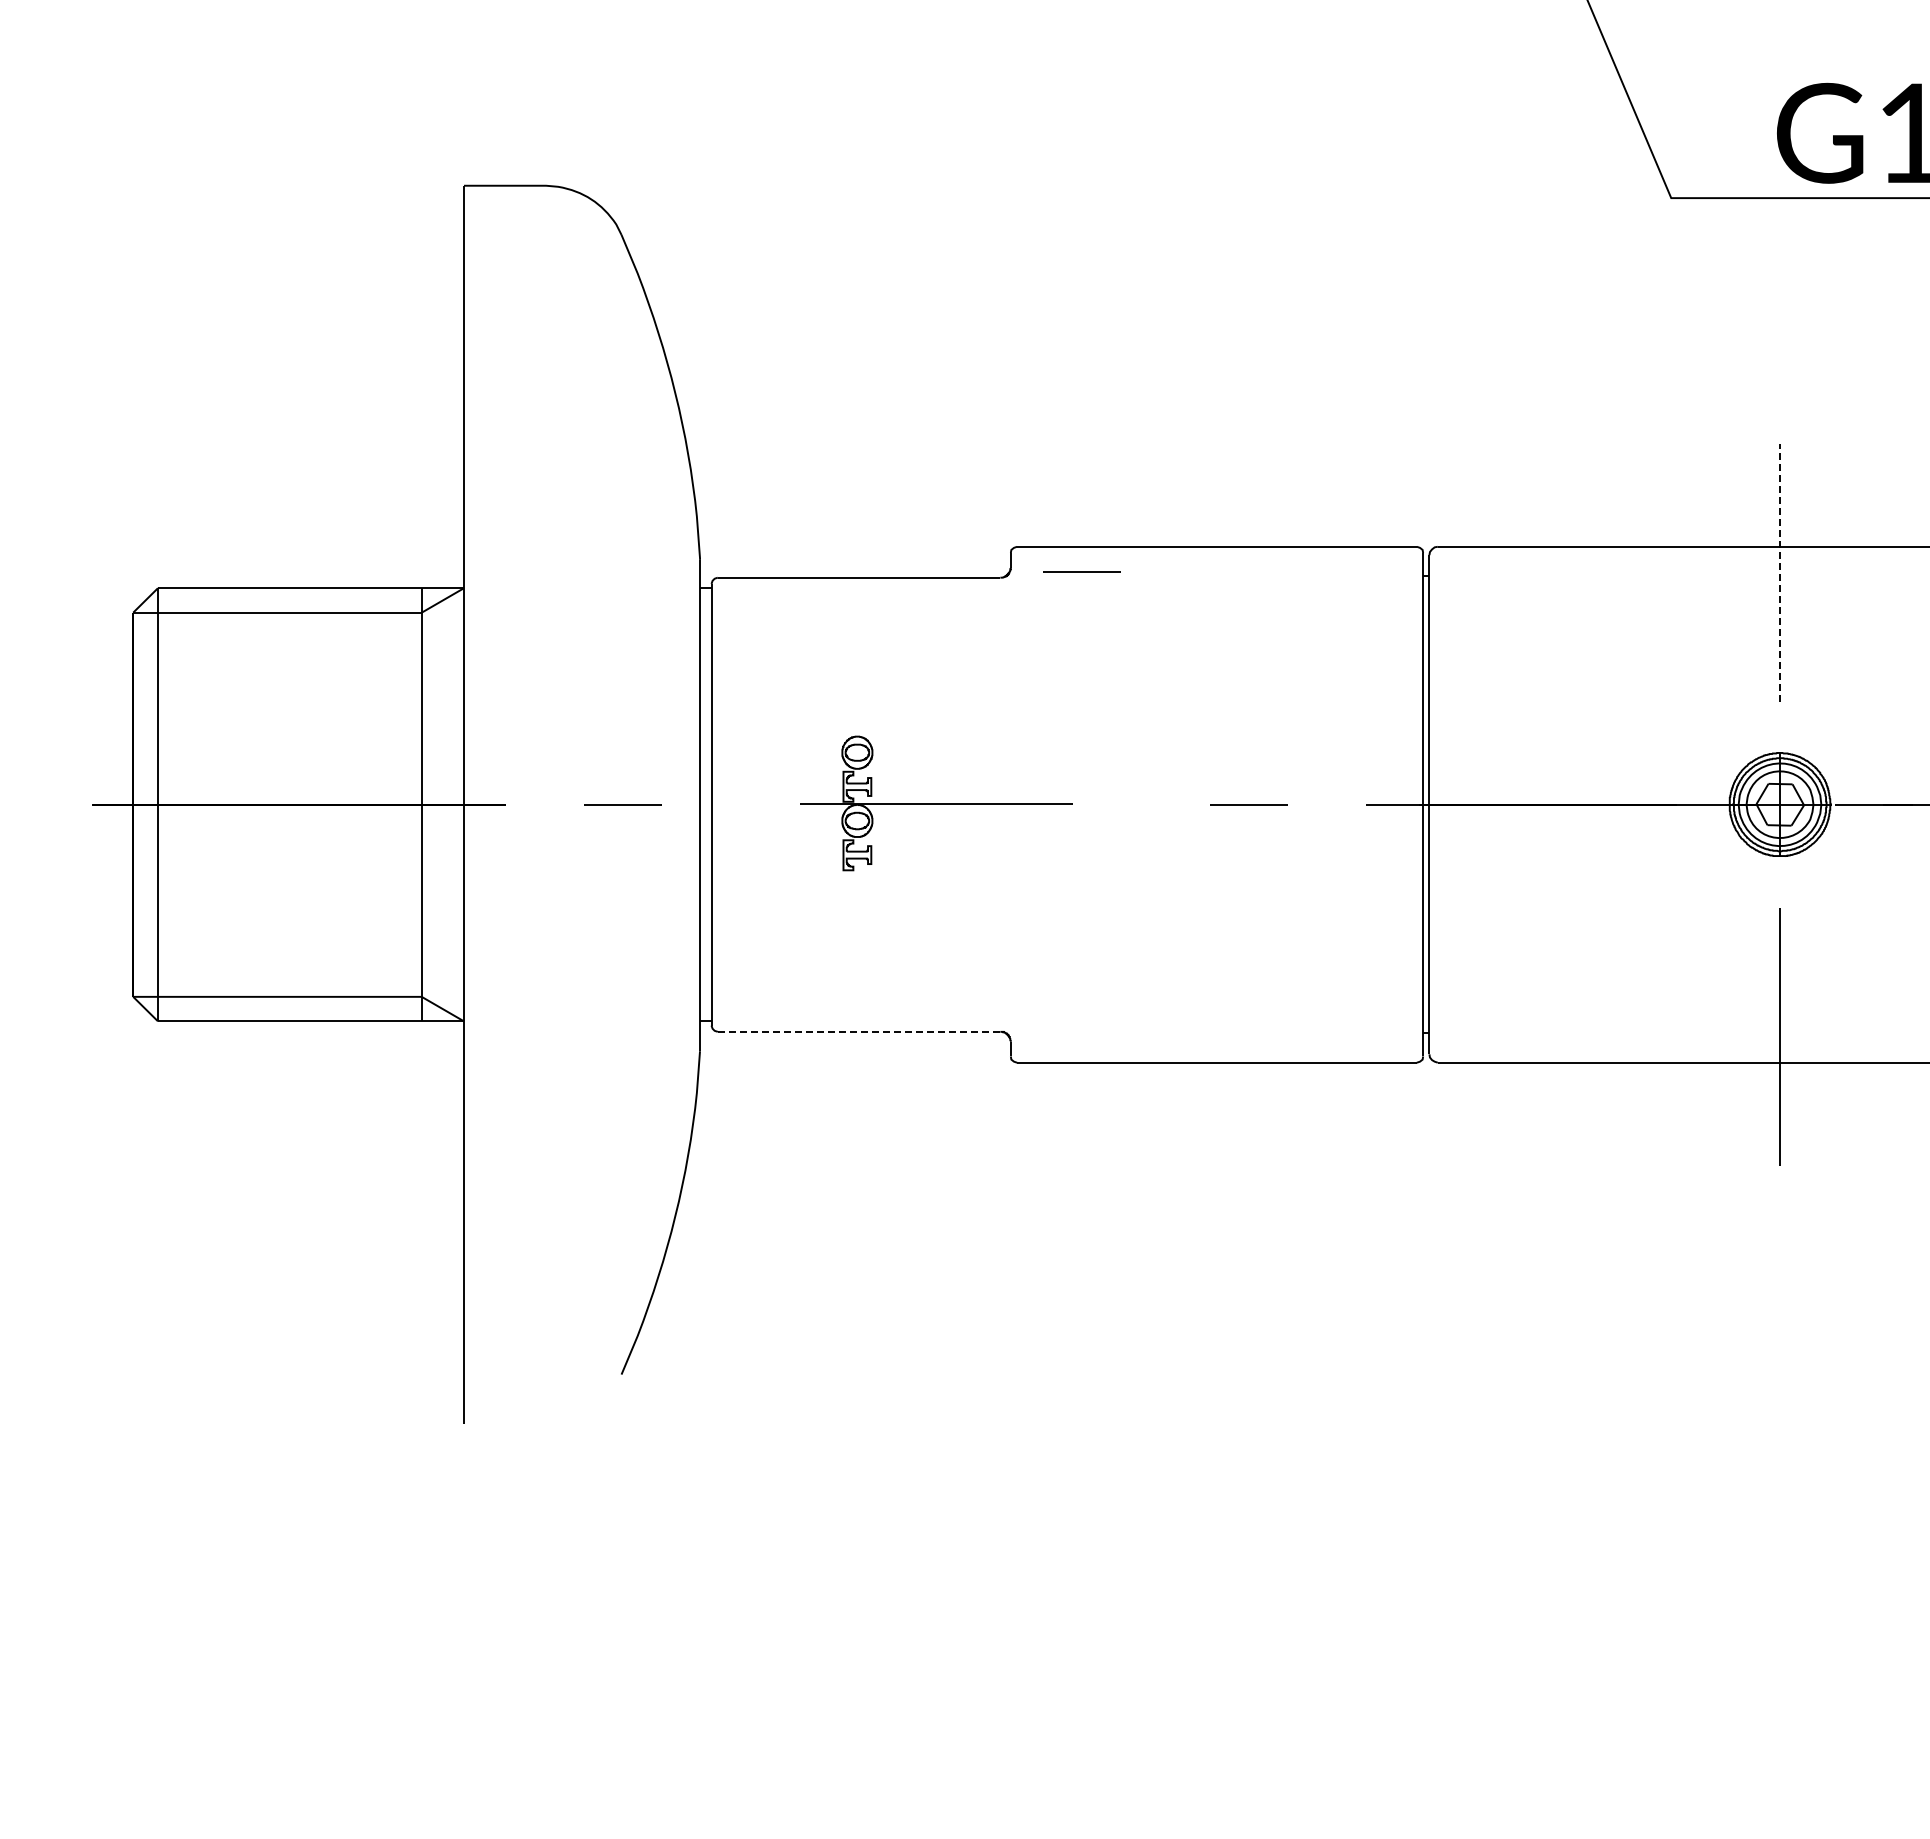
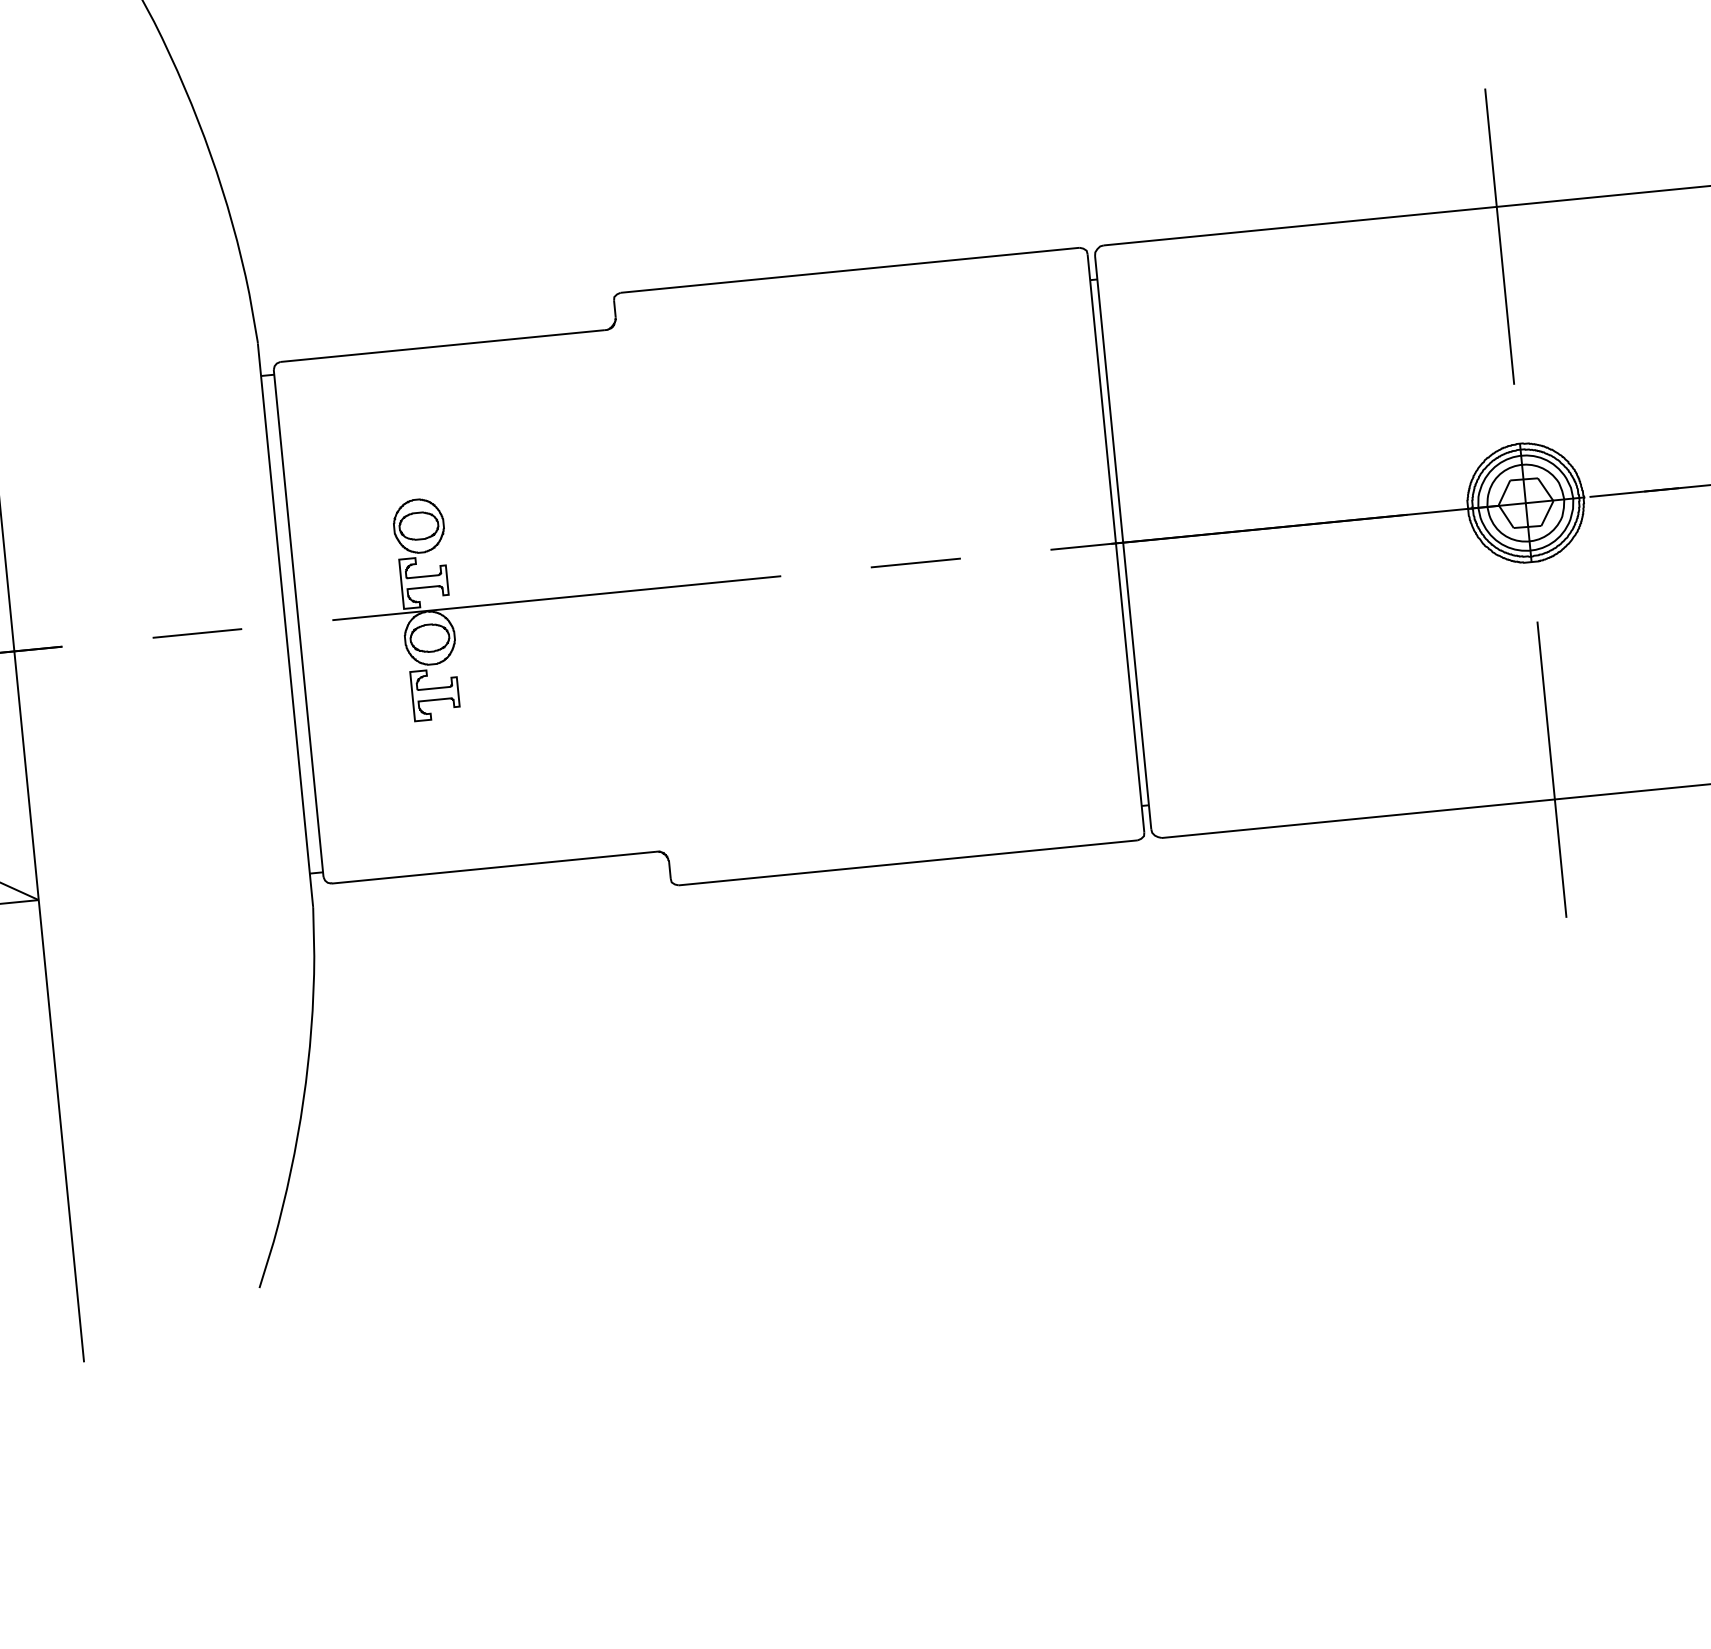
line: (1081, 571) -> (697, 313), removed
line: (1780, 572) -> (1500, 236), dashed -> solid
part: (936, 803) -> (556, 596), size x1.43
line: (858, 1031) -> (492, 867), dashed -> solid

